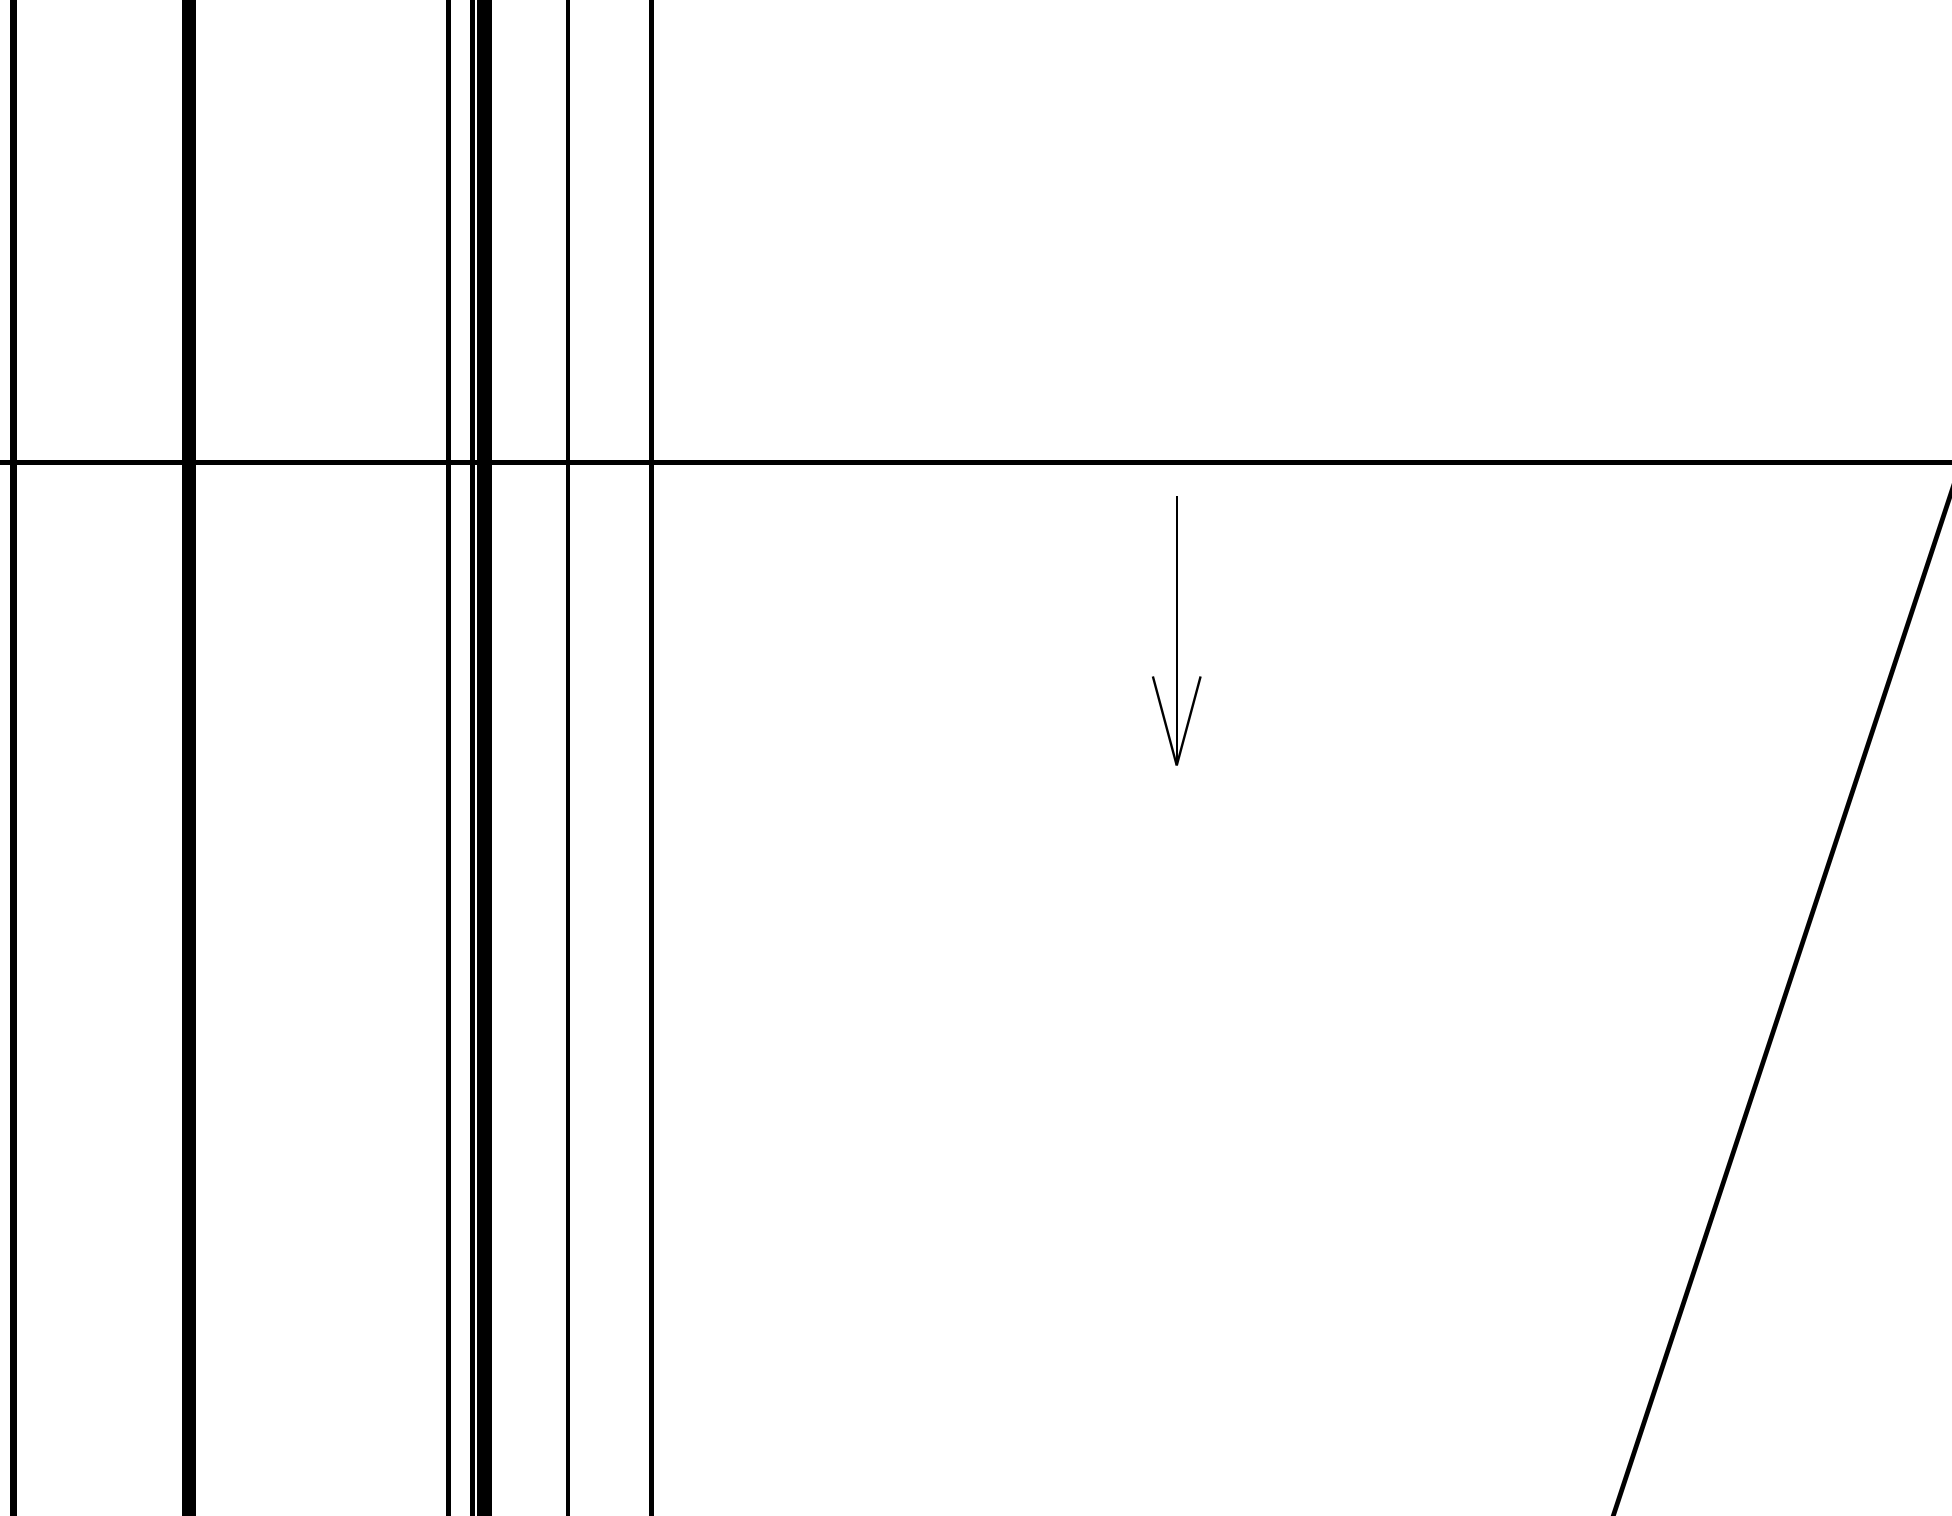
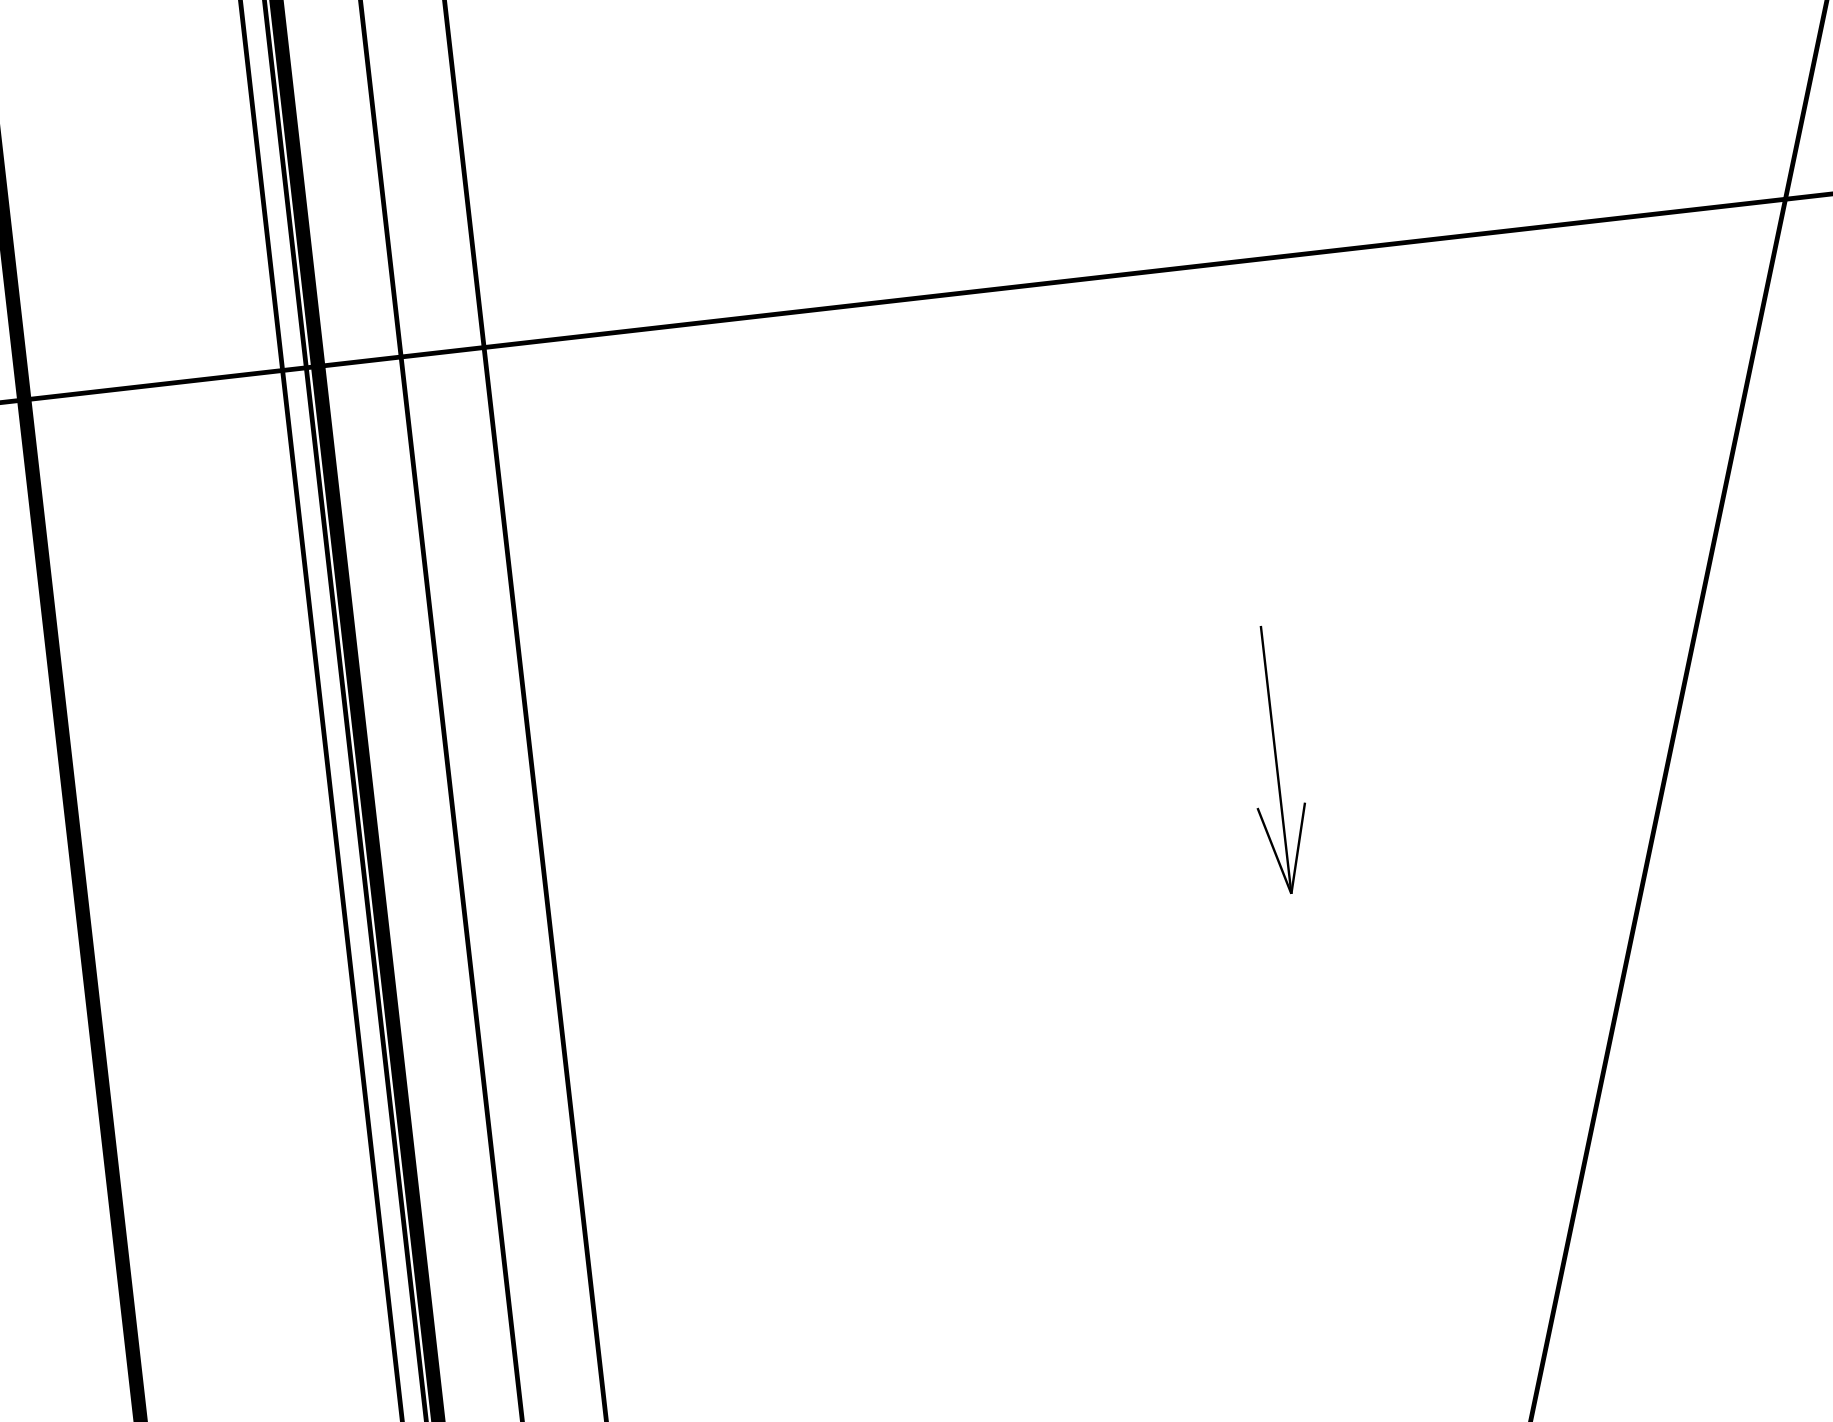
part: (1176, 630) -> (1275, 759), moved

